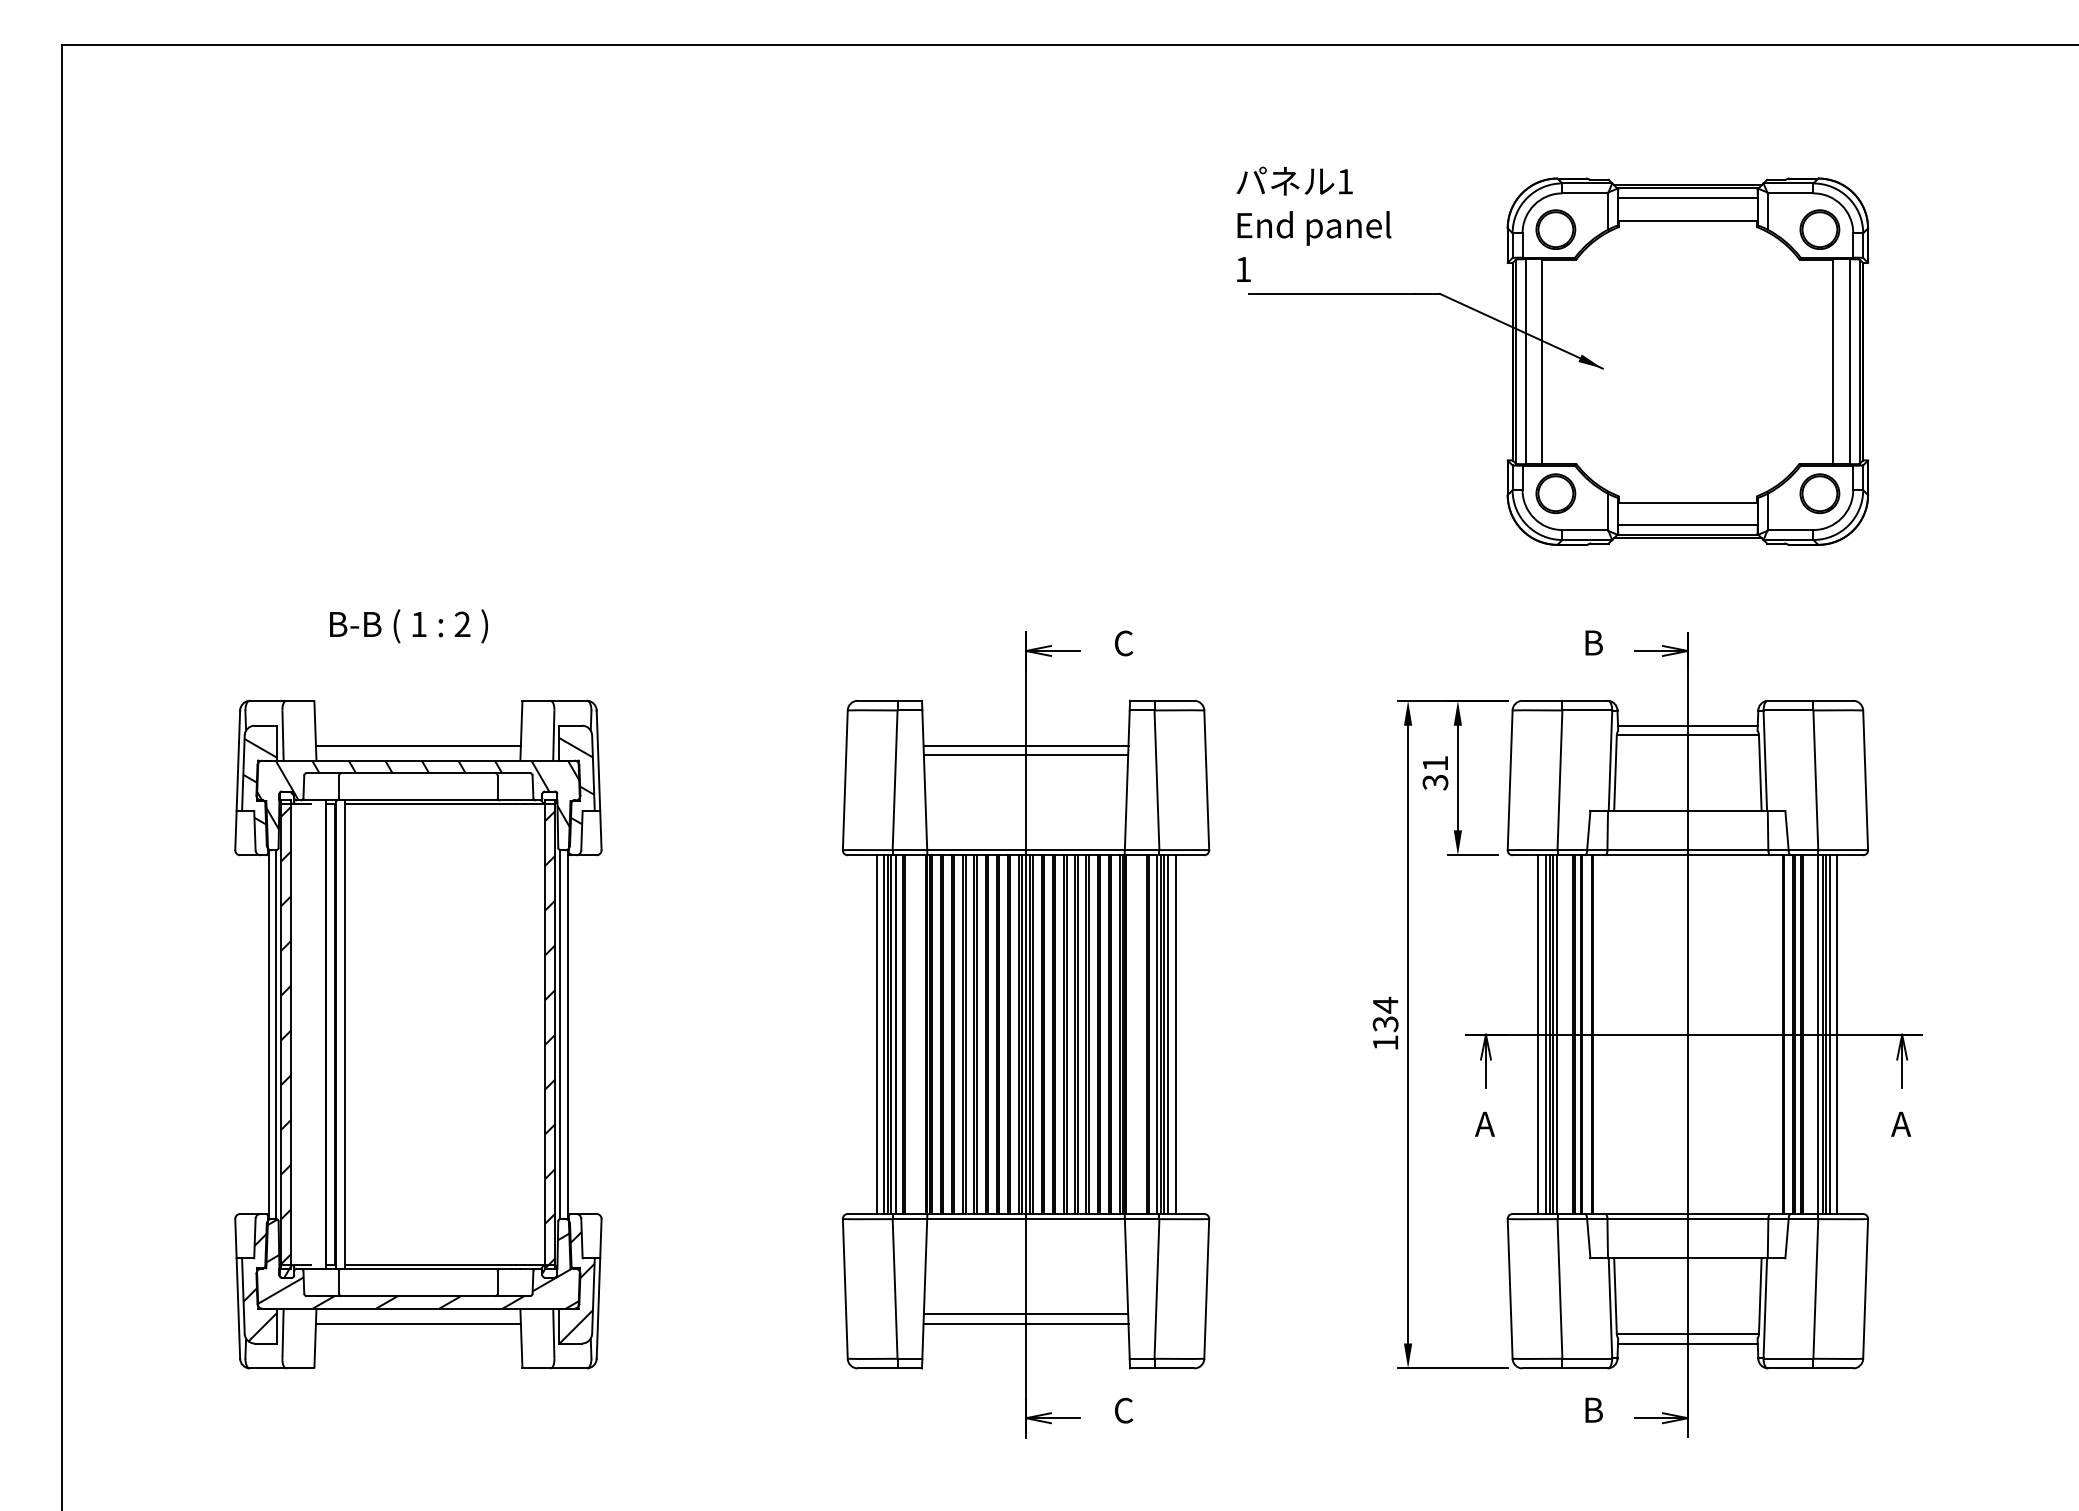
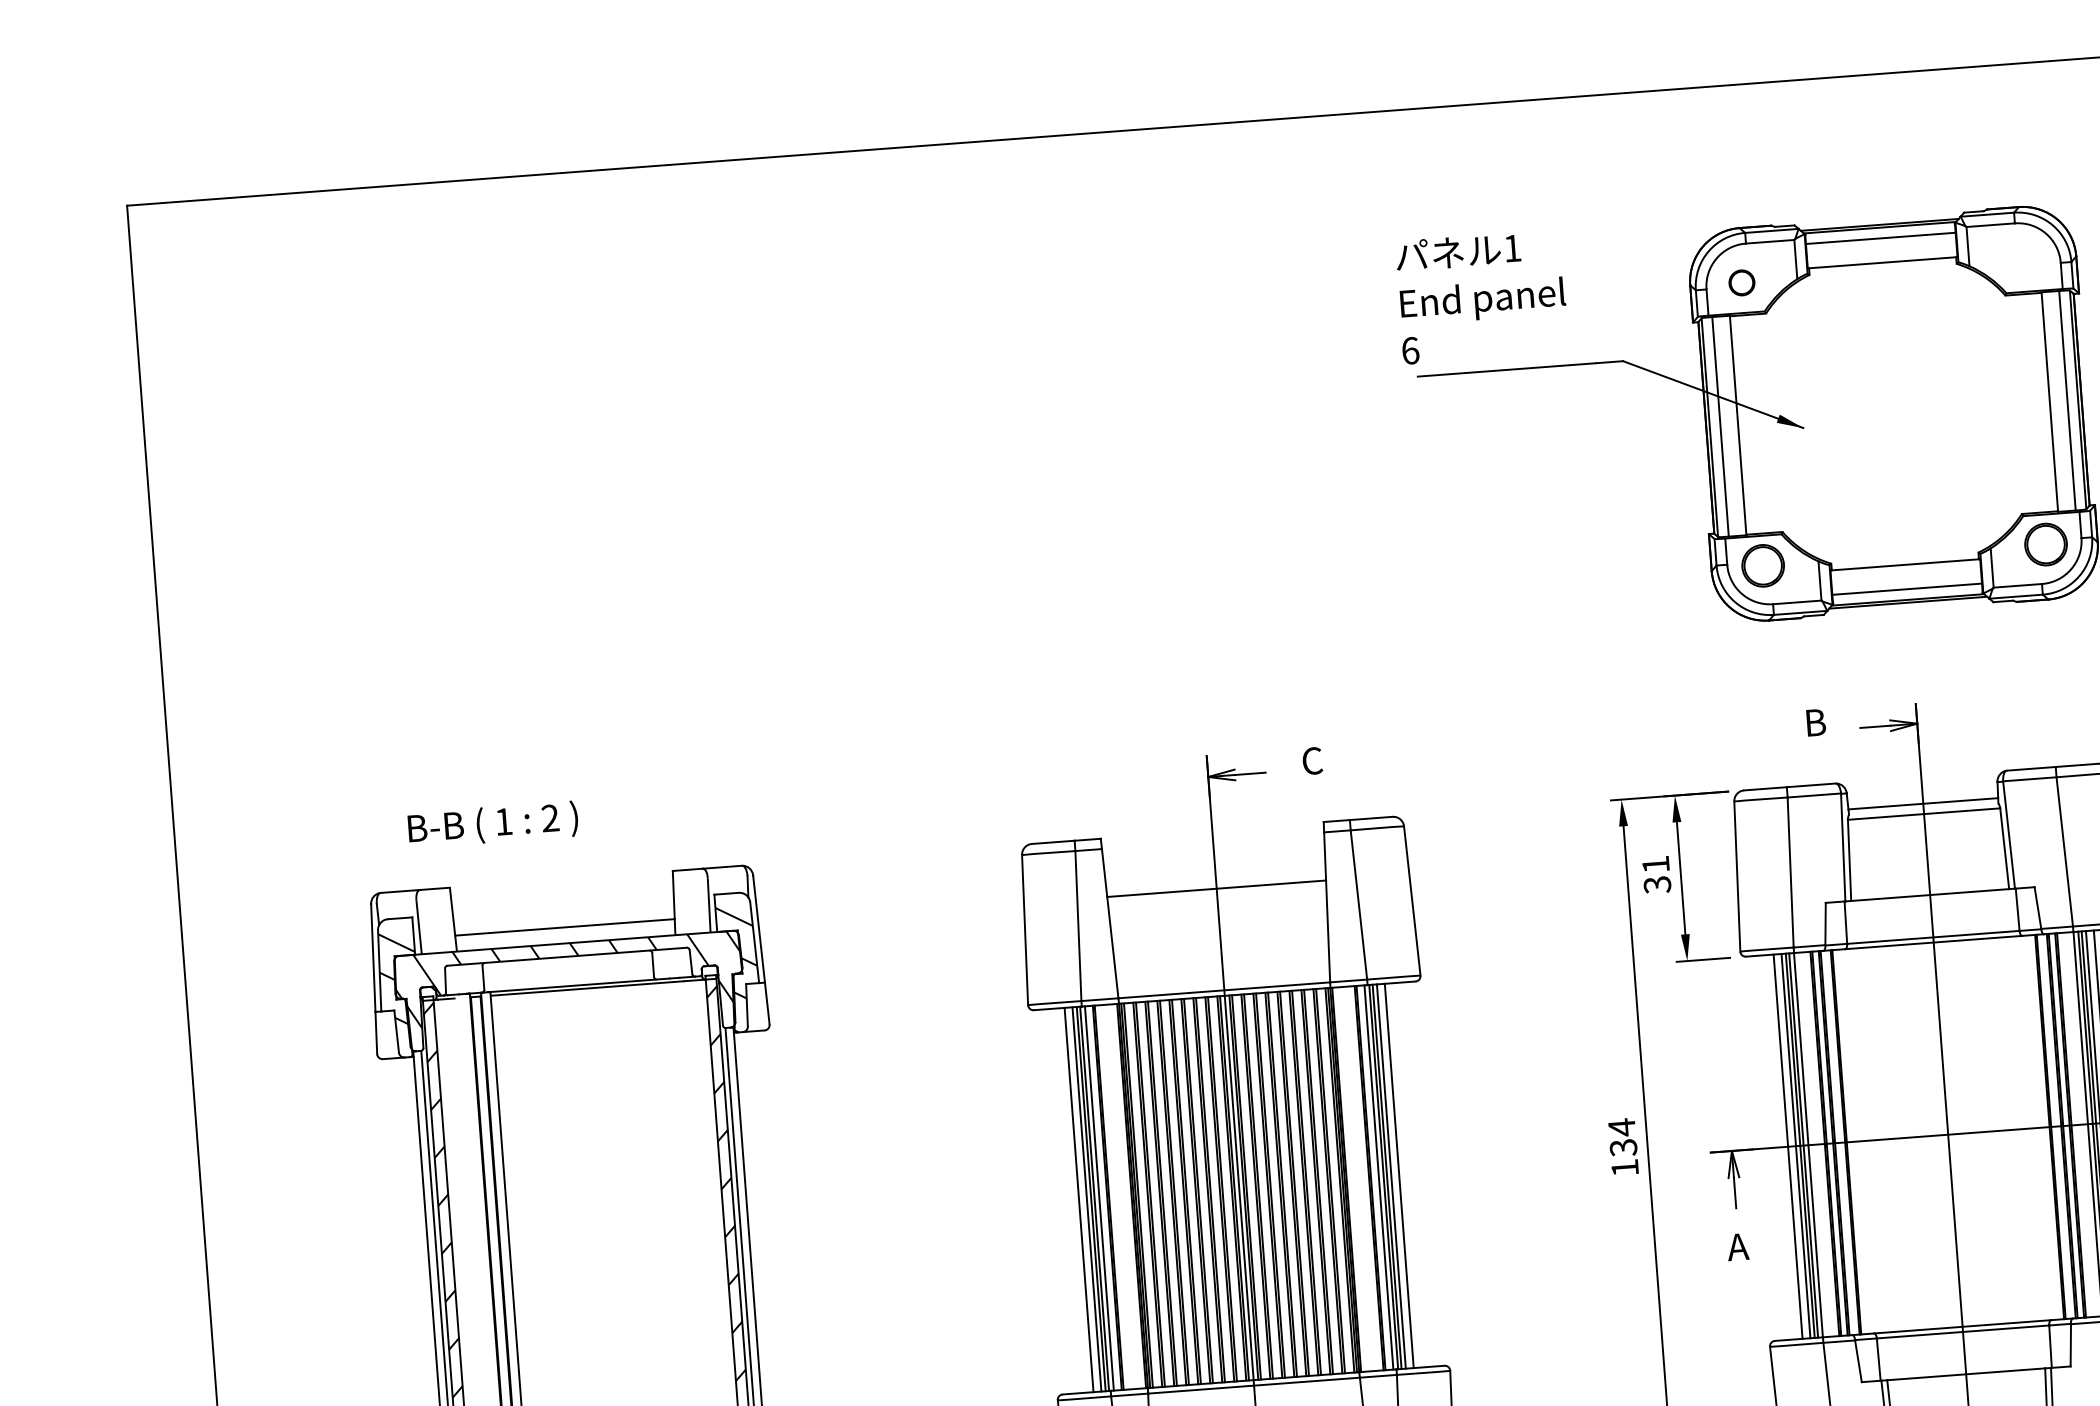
part: (1555, 229) -> (1741, 282), size x0.6
part: (1819, 229) -> (2024, 261), removed
text: (1243, 269) -> (1410, 350), 1 -> 6
text: (408, 626) -> (492, 824), moved
line: (1025, 745) -> (1215, 878), removed

